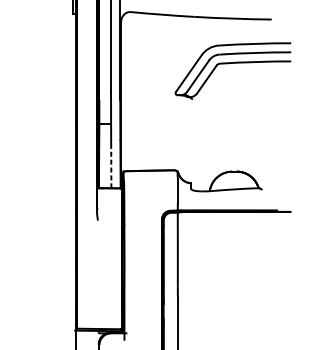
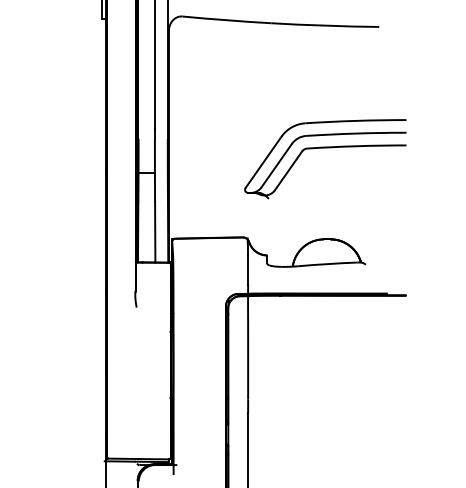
part: (233, 63) -> (325, 148), moved
line: (111, 166) -> (155, 231), dashed -> solid

